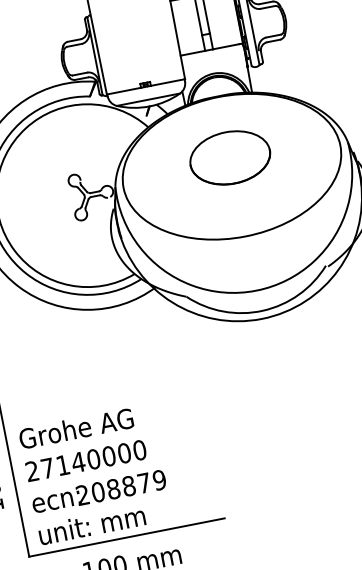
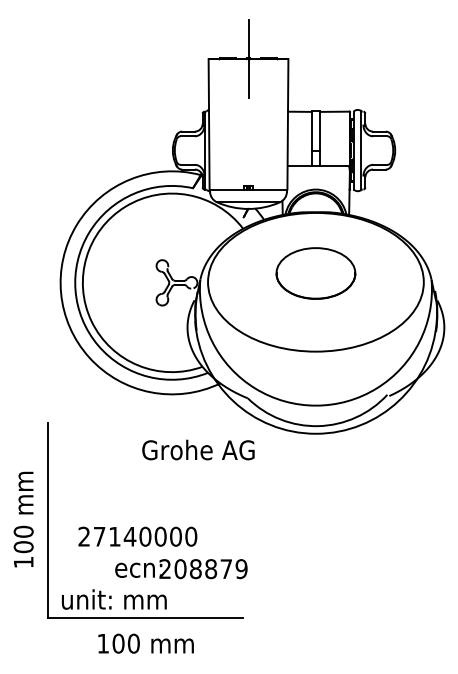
text: (76, 428) -> (198, 449), moved
text: (85, 460) -> (137, 536), moved
text: (99, 492) -> (181, 569), moved

